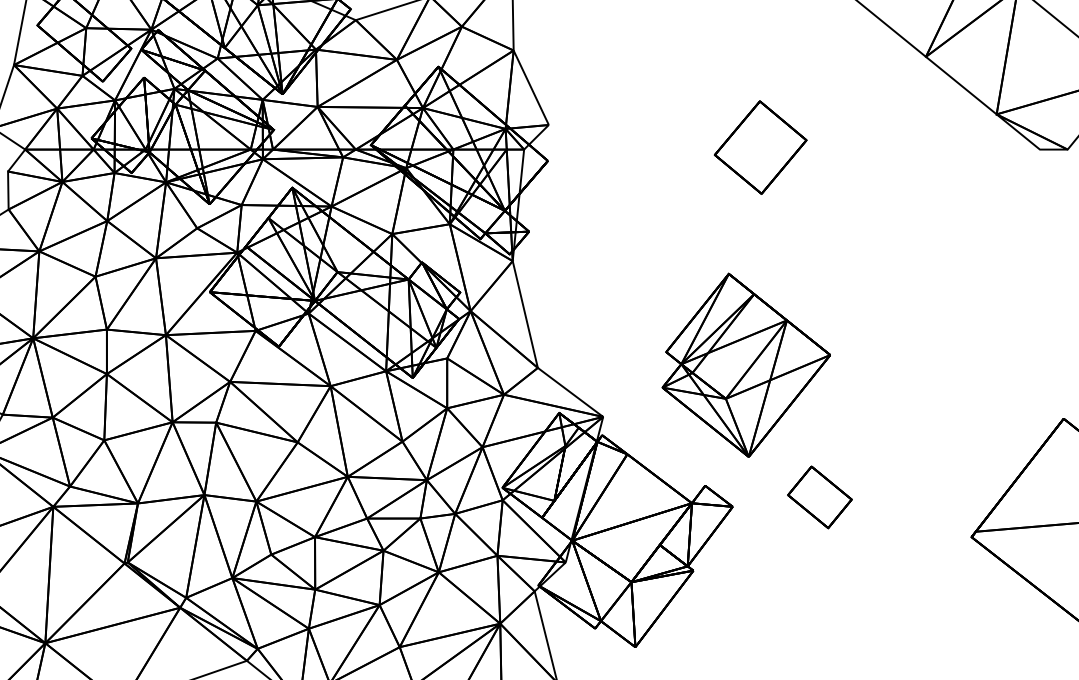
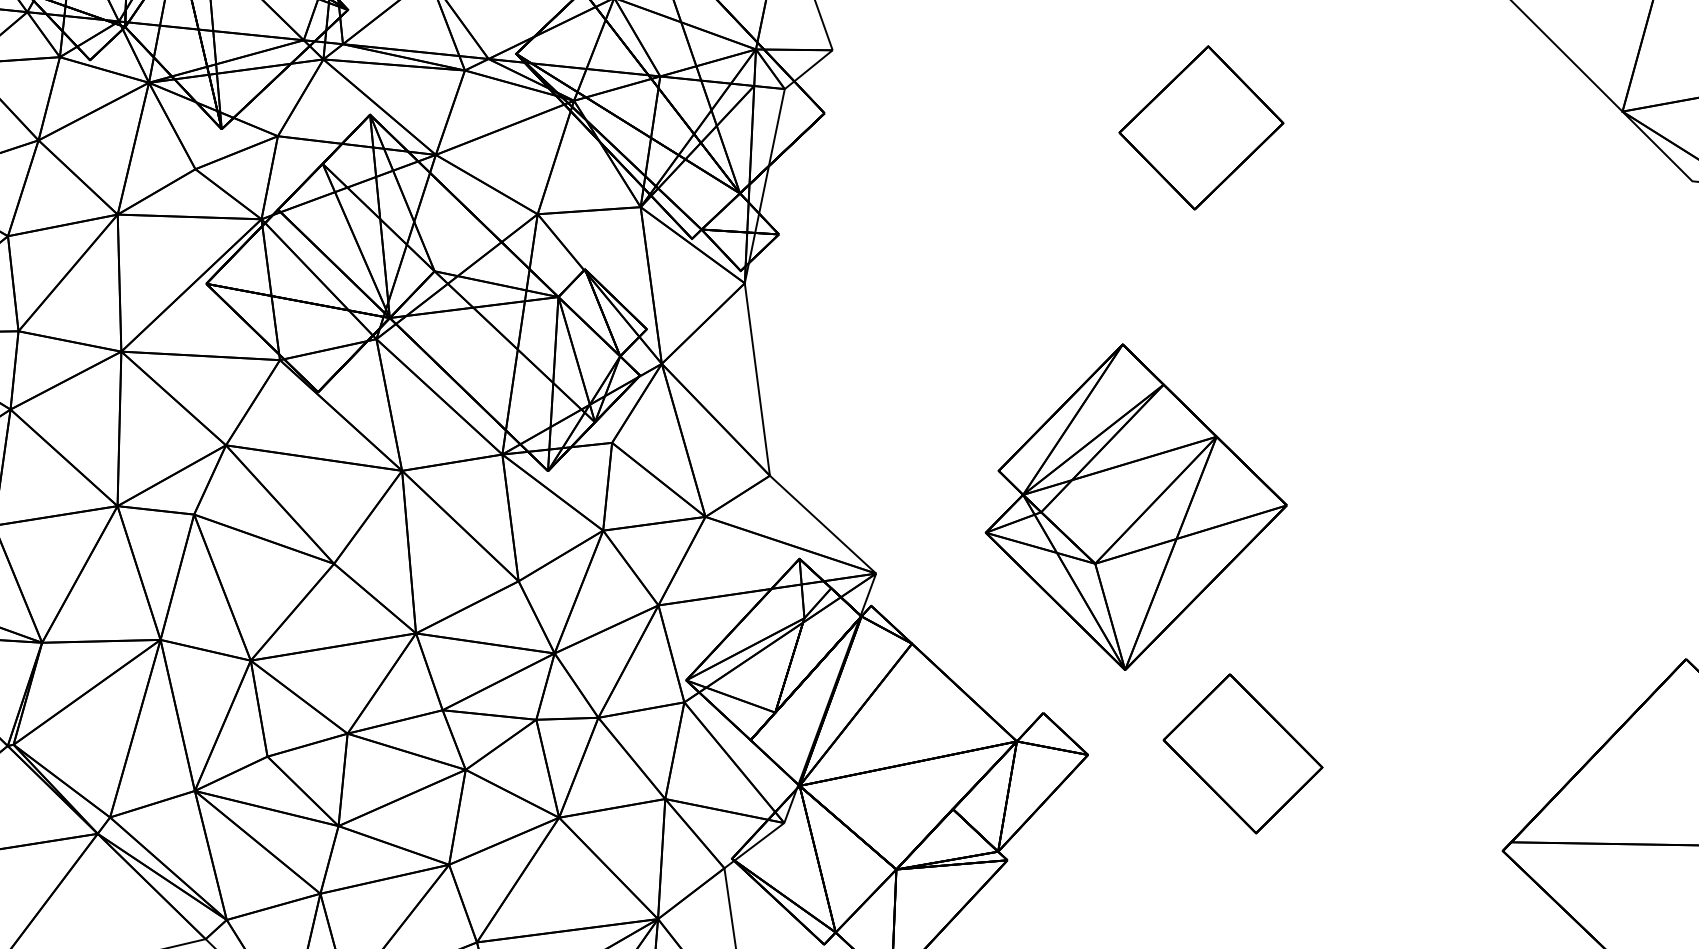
part: (819, 497) -> (1242, 754), size x1.43

